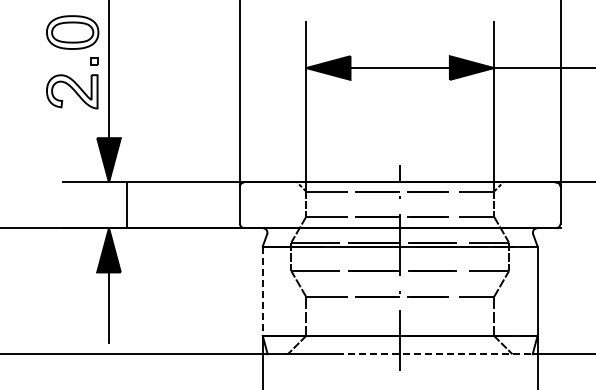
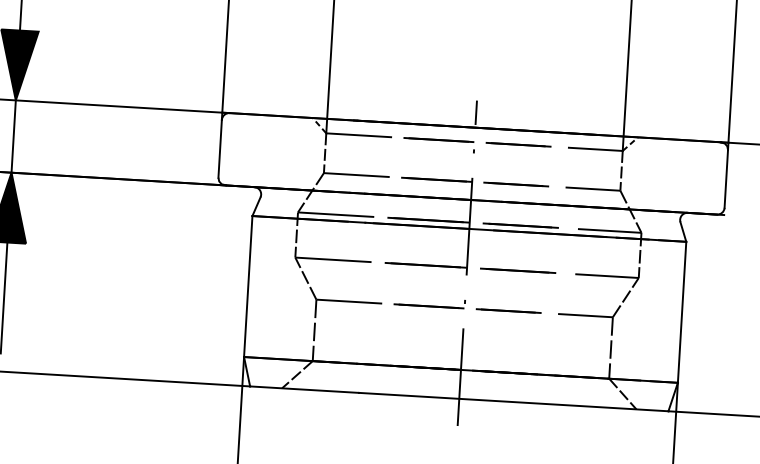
line: (127, 205) -> (14, 136), moved
line: (262, 291) -> (247, 286), dashed -> solid
line: (435, 354) -> (514, 402), dashed -> solid

